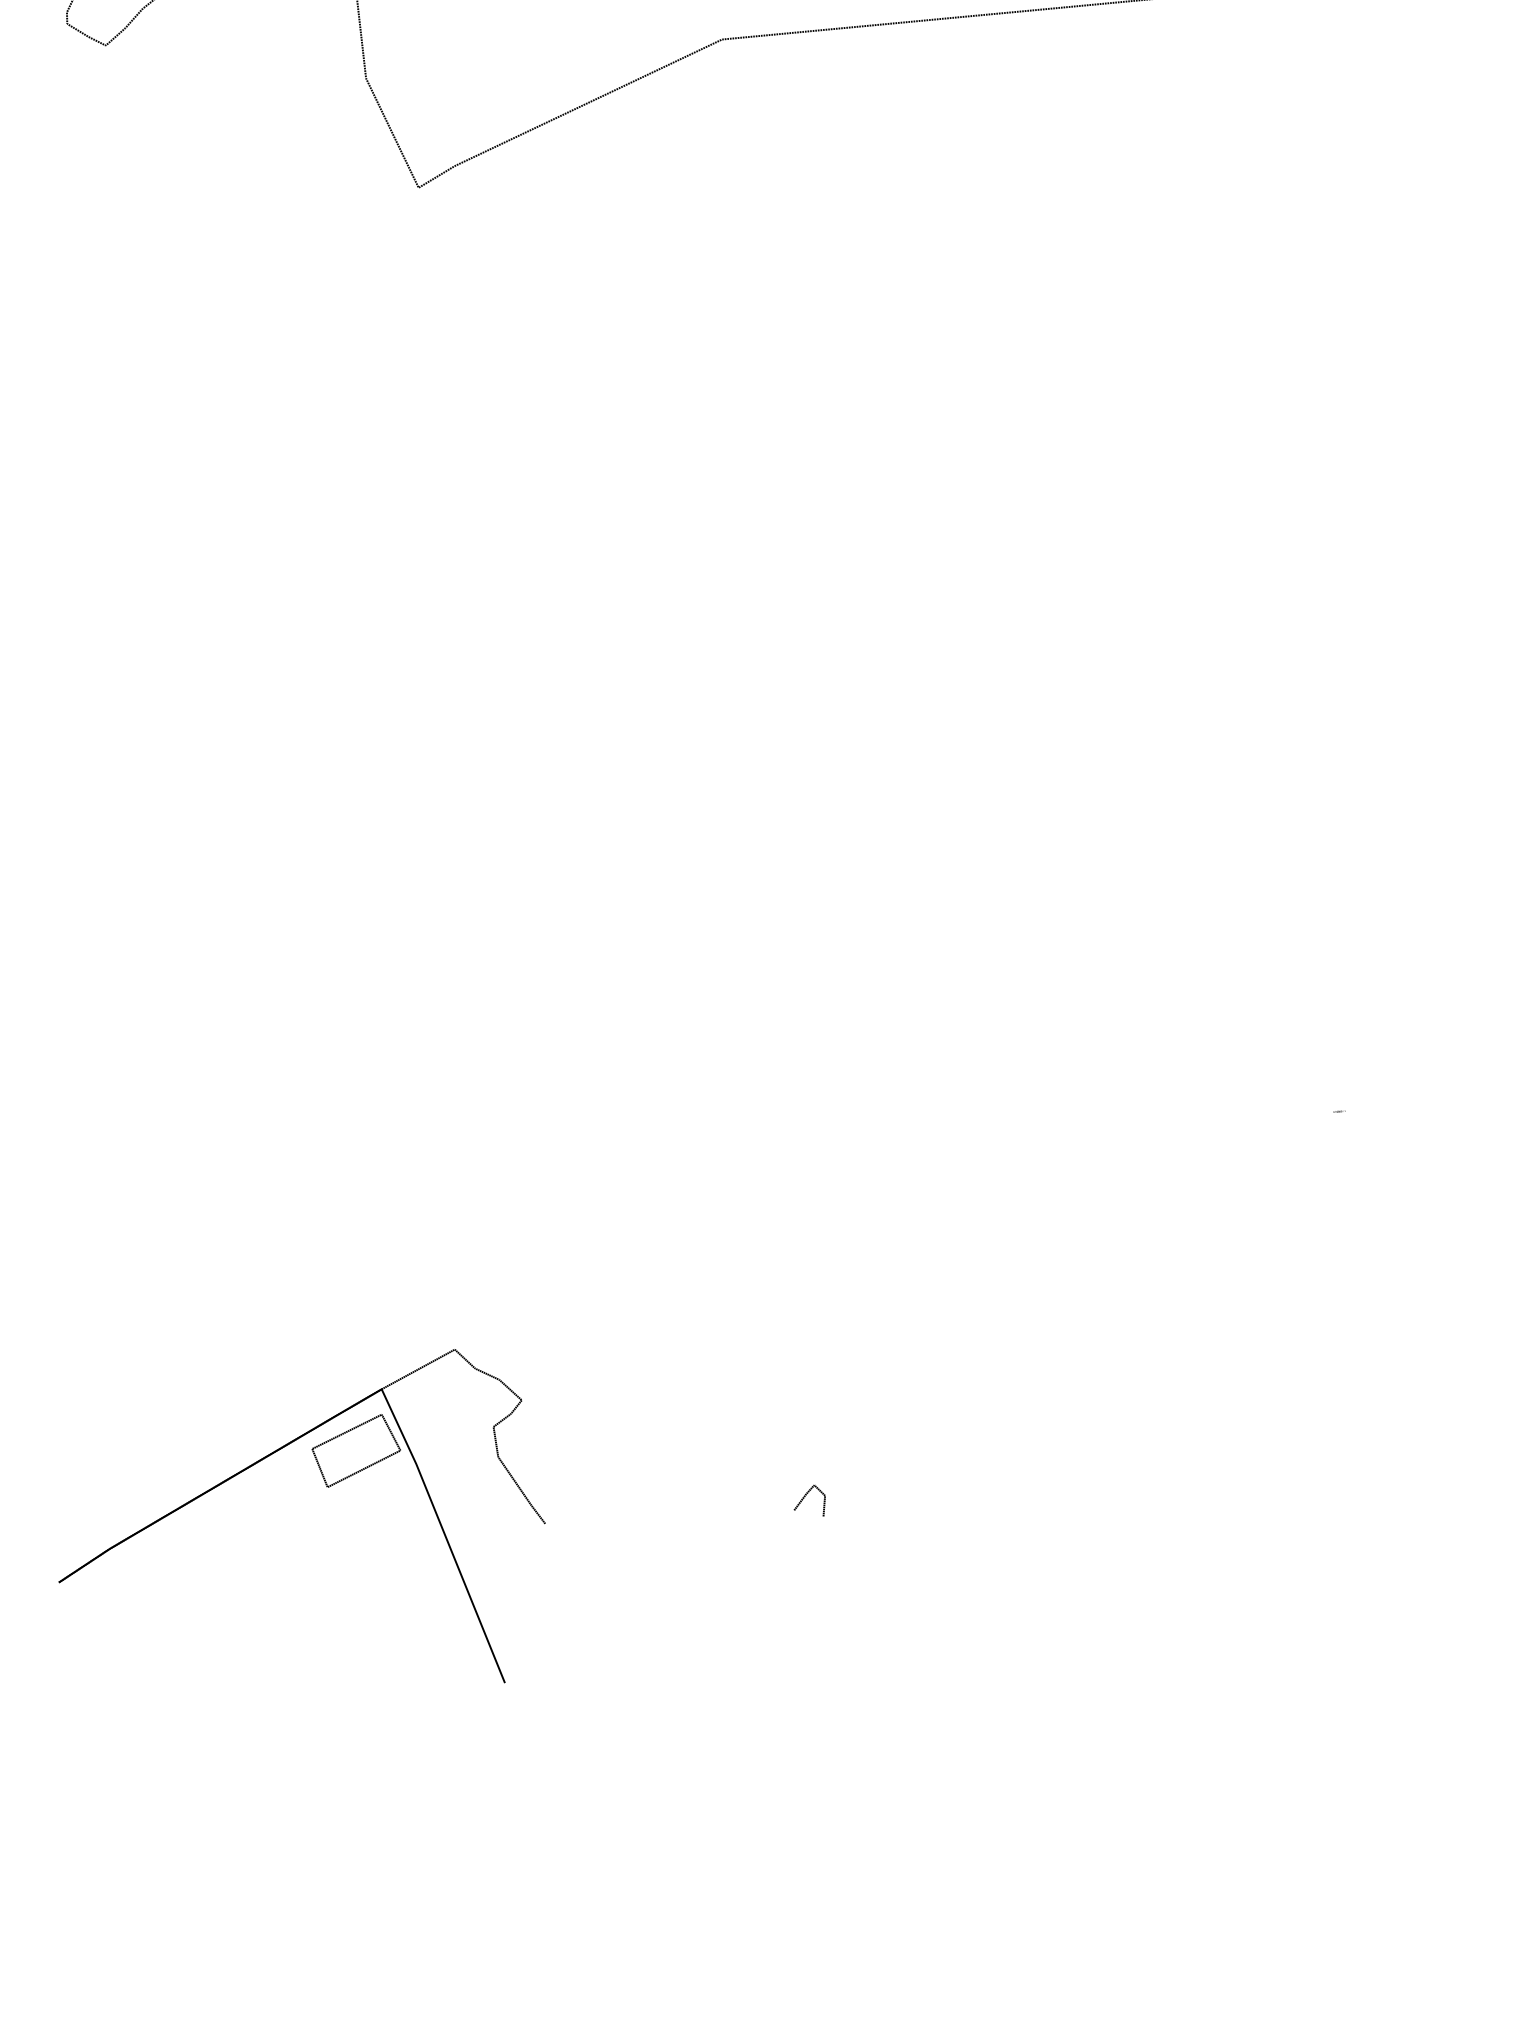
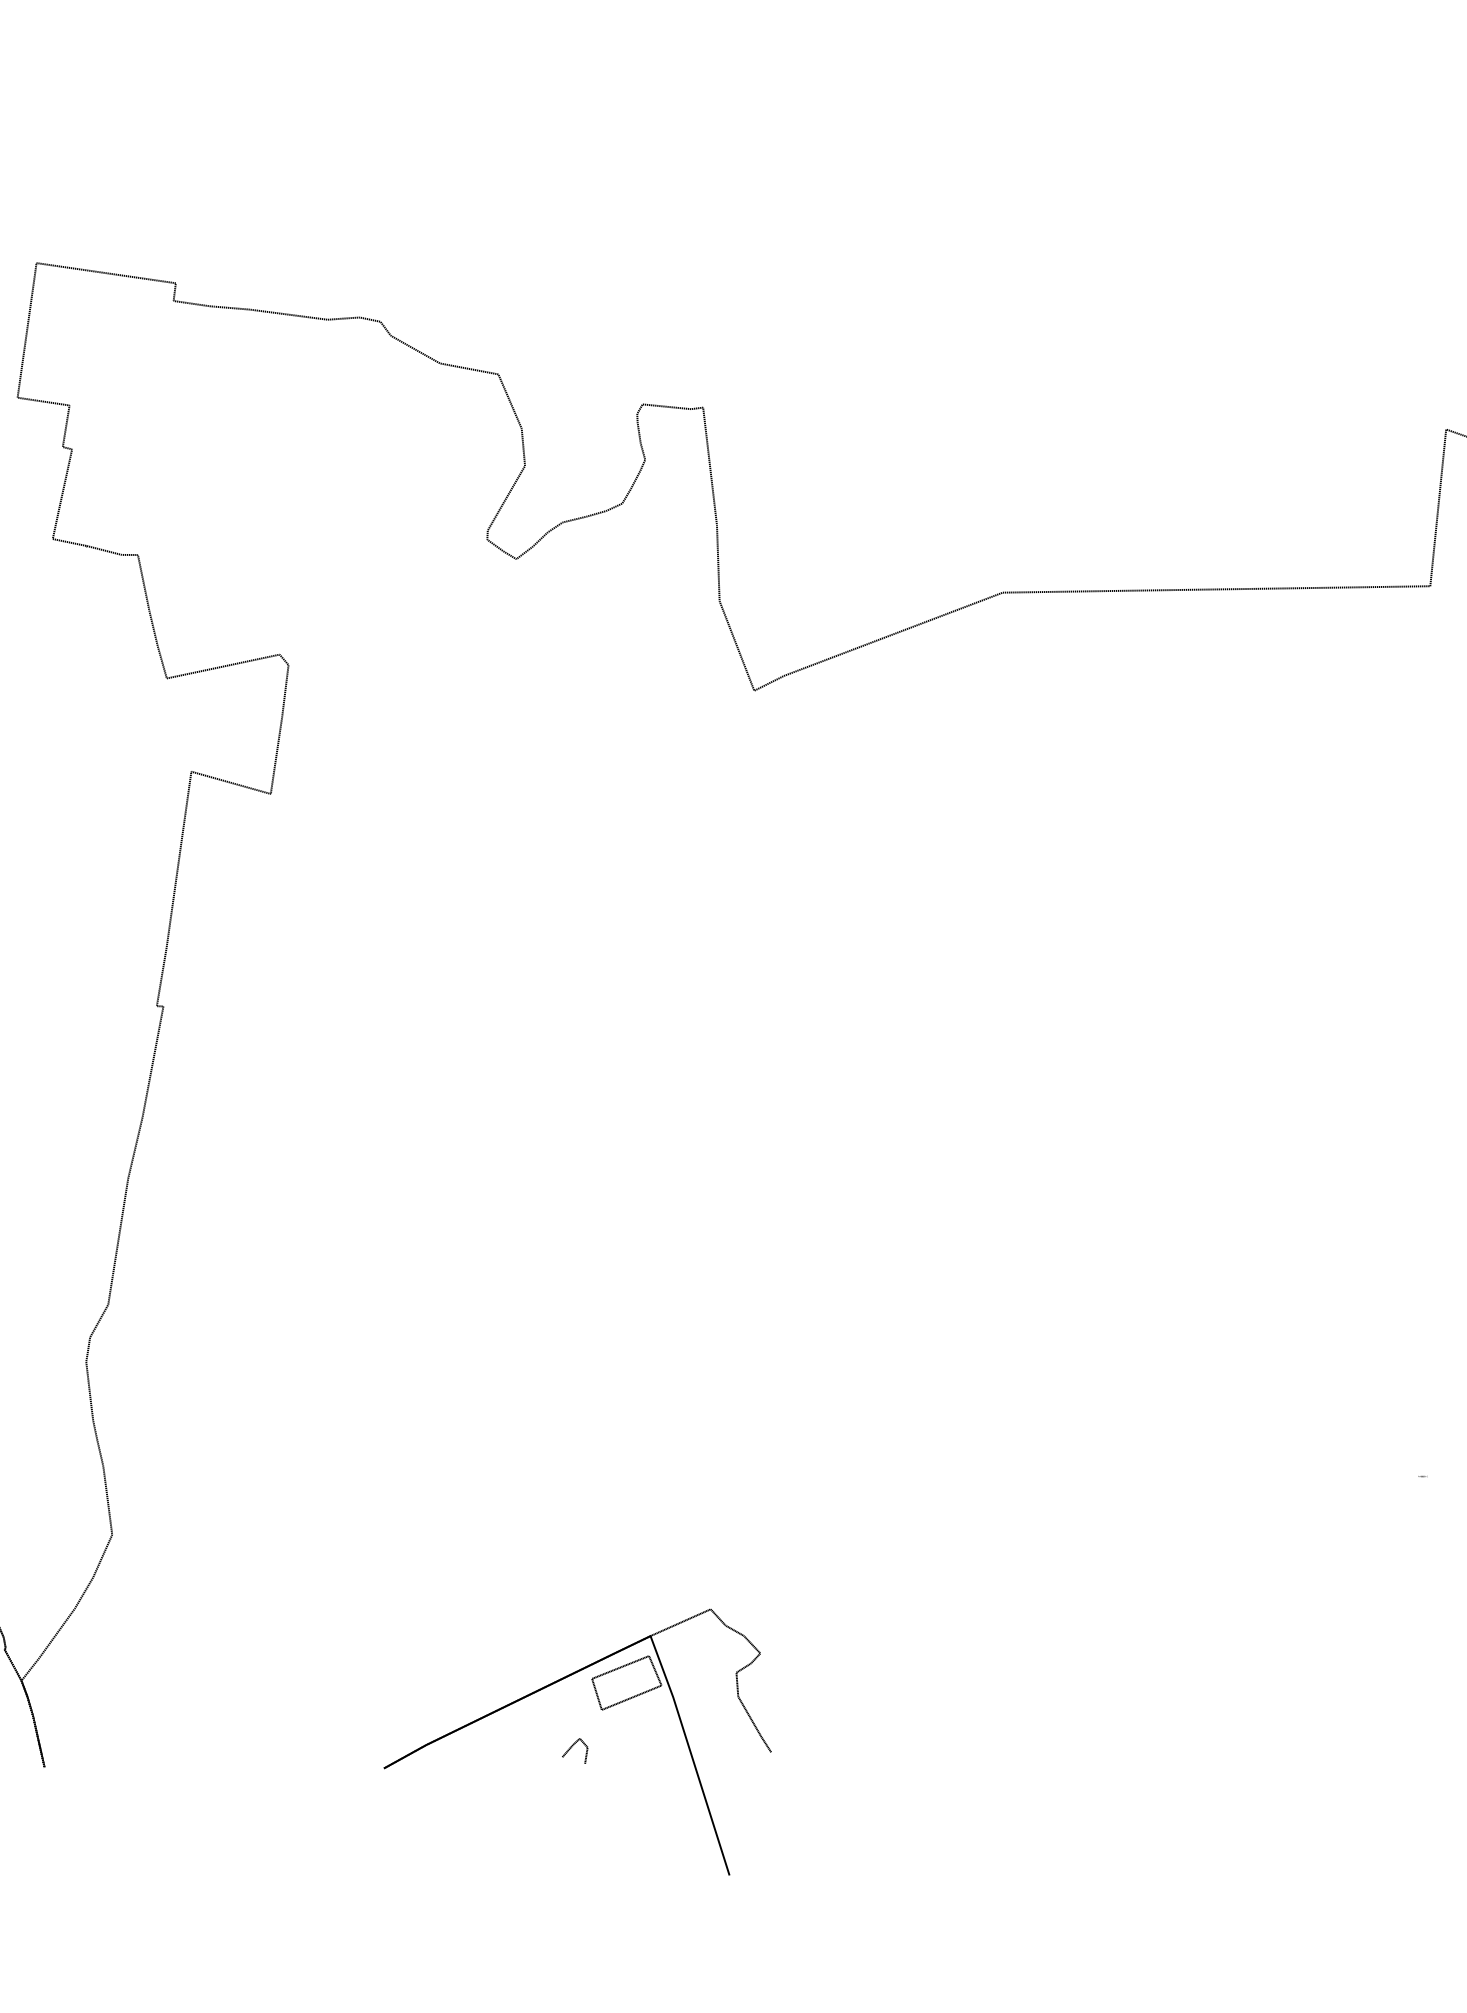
line: (805, 1497) -> (572, 1747), moved

